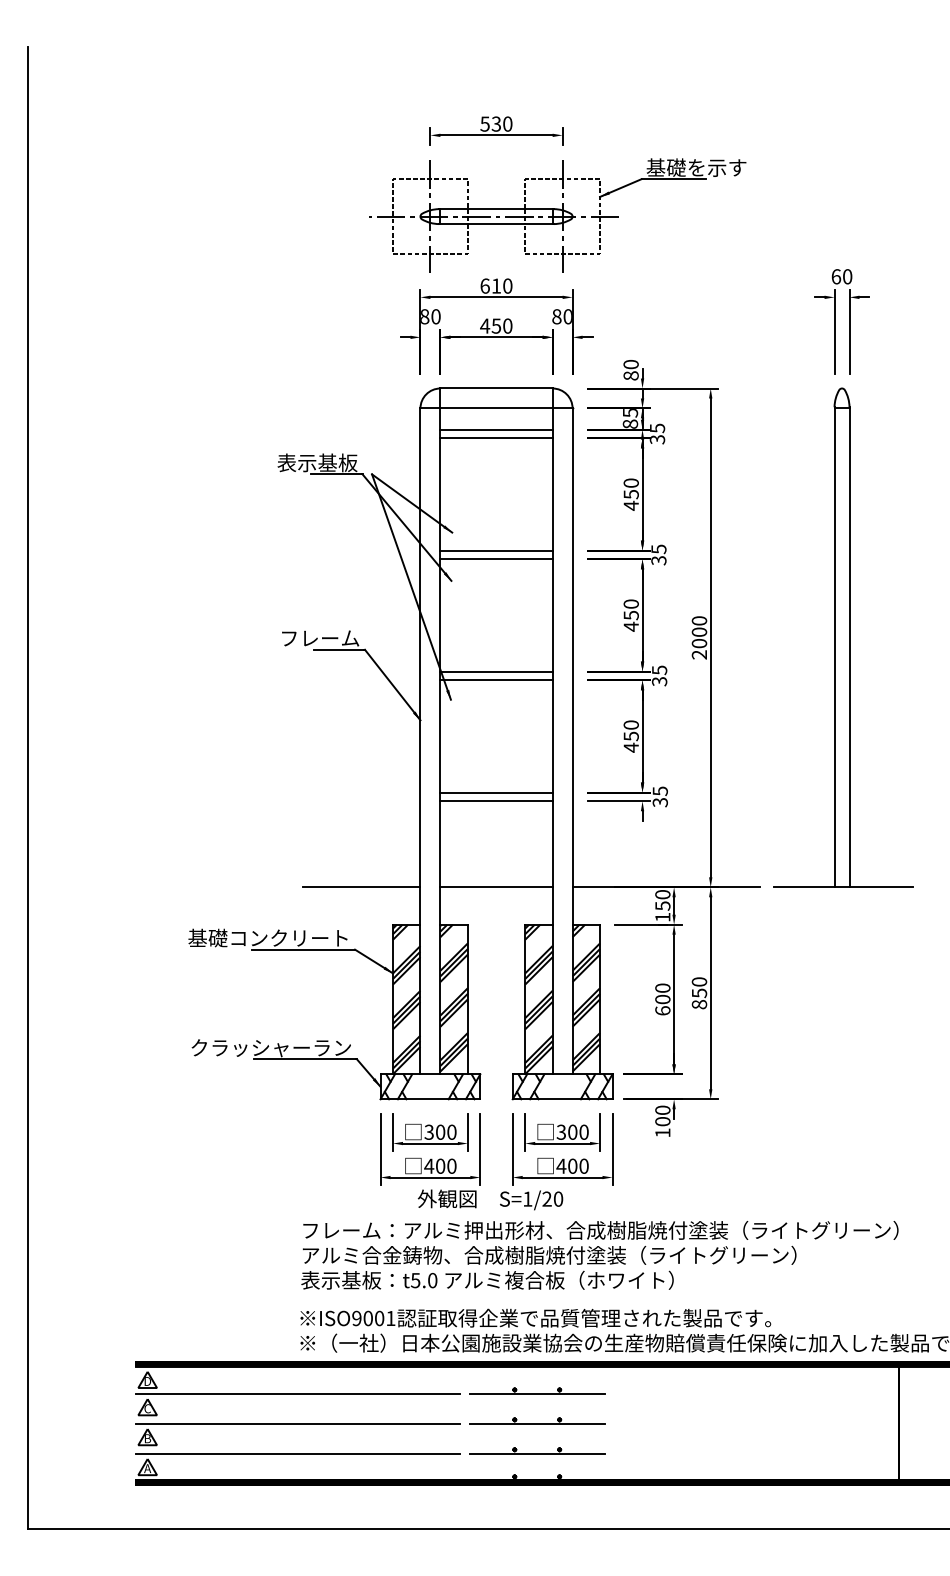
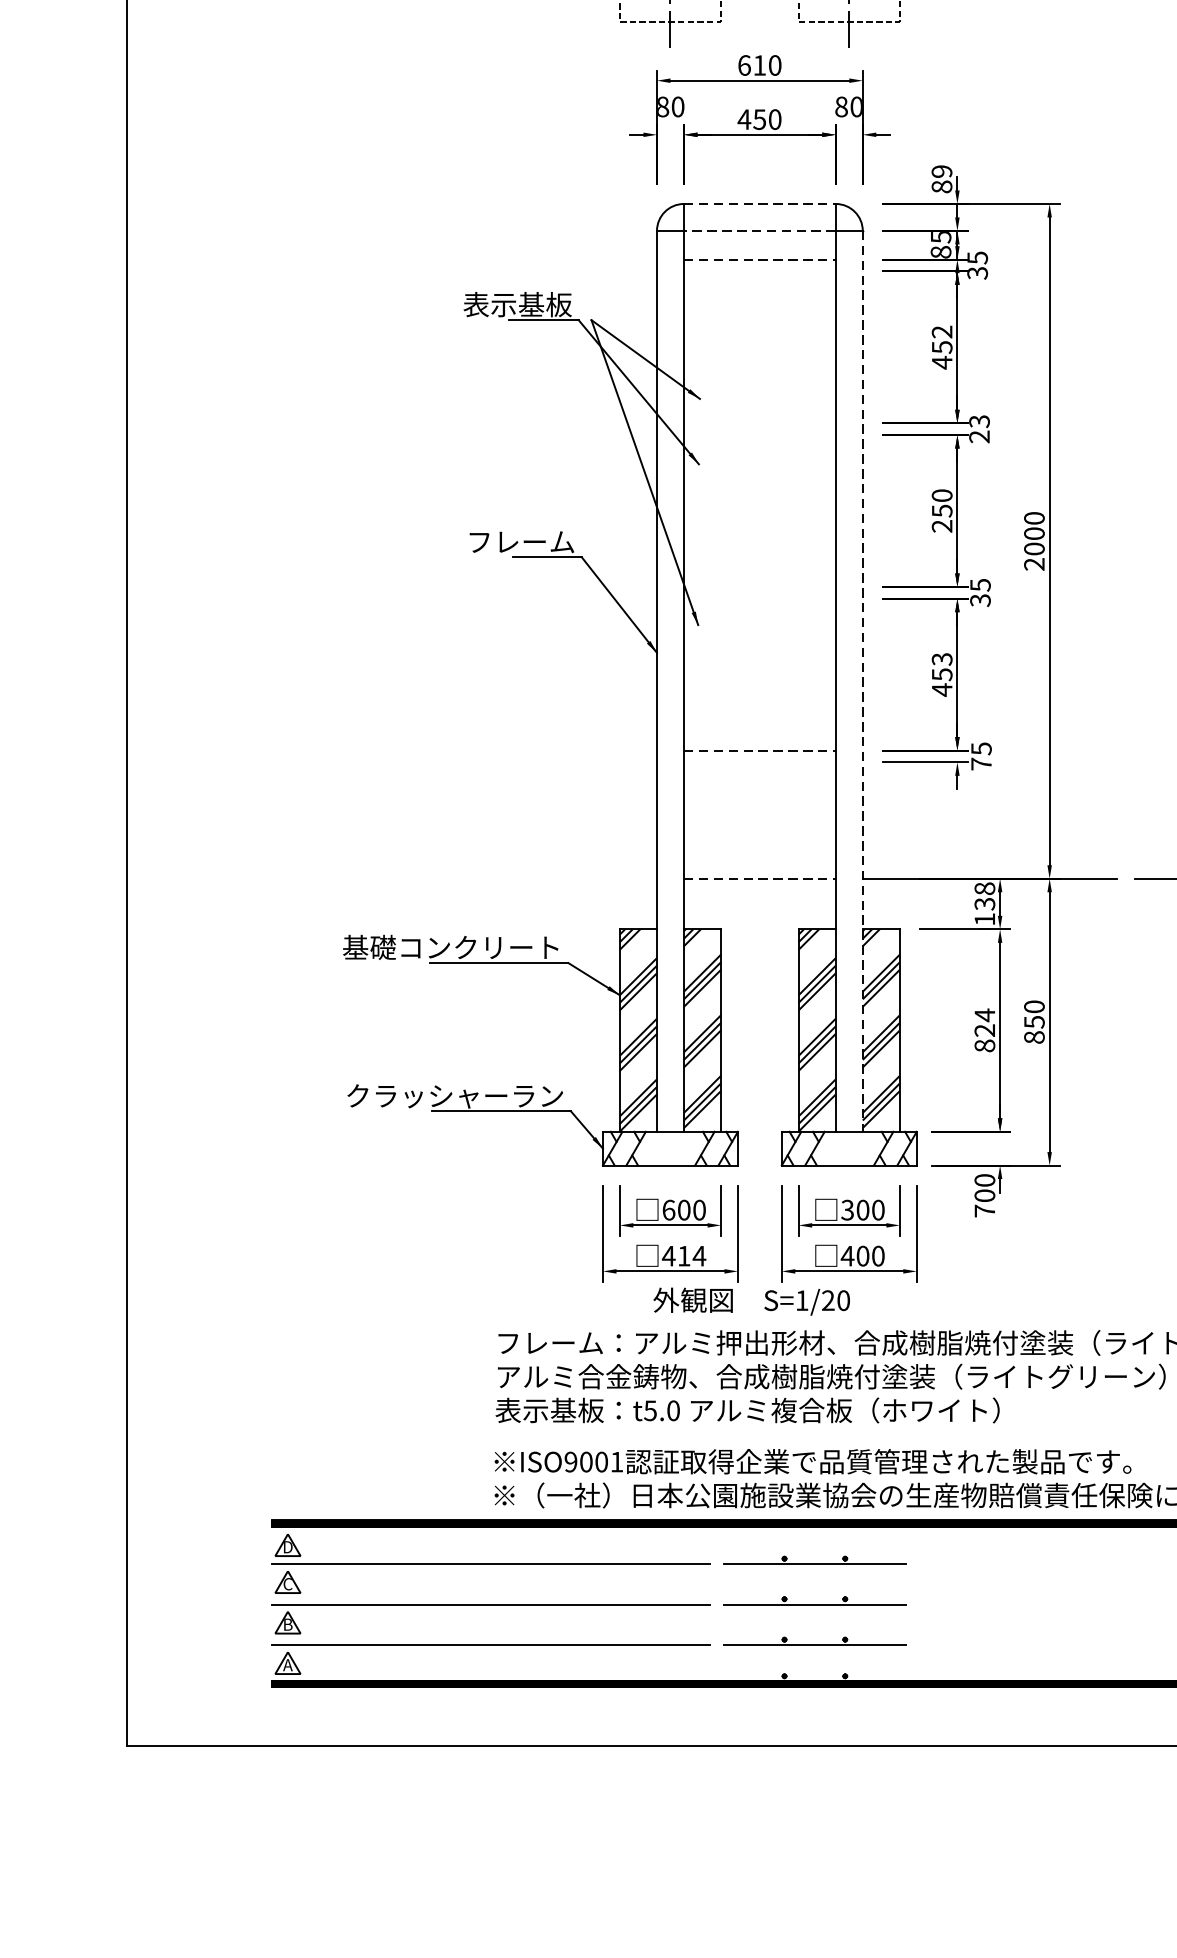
text: (630, 364) -> (941, 171), 80 -> 89
line: (497, 388) -> (761, 203), solid -> dashed
line: (496, 408) -> (759, 231), solid -> dashed
line: (497, 429) -> (761, 259), solid -> dashed
line: (496, 438) -> (759, 271), removed
text: (630, 482) -> (941, 331), 450 -> 452
line: (496, 550) -> (759, 423), removed
text: (658, 554) -> (978, 428), 35 -> 23
line: (496, 559) -> (759, 435), removed
text: (630, 626) -> (941, 525), 450 -> 250
line: (496, 671) -> (759, 586), removed
line: (496, 680) -> (759, 598), removed
text: (630, 724) -> (941, 658), 450 -> 453
line: (572, 741) -> (862, 681), solid -> dashed
line: (497, 792) -> (761, 750), solid -> dashed
line: (496, 801) -> (759, 762), removed
text: (659, 802) -> (980, 764), 35 -> 75
line: (361, 887) -> (577, 879), removed
line: (497, 887) -> (761, 879), solid -> dashed
text: (662, 900) -> (984, 896), 150 -> 138
text: (662, 999) -> (984, 1030), 600 -> 824
text: (428, 1131) -> (667, 1209), 300 -> 600
text: (662, 1132) -> (984, 1210), 100 -> 700
text: (446, 1165) -> (692, 1255), 400 -> 414

